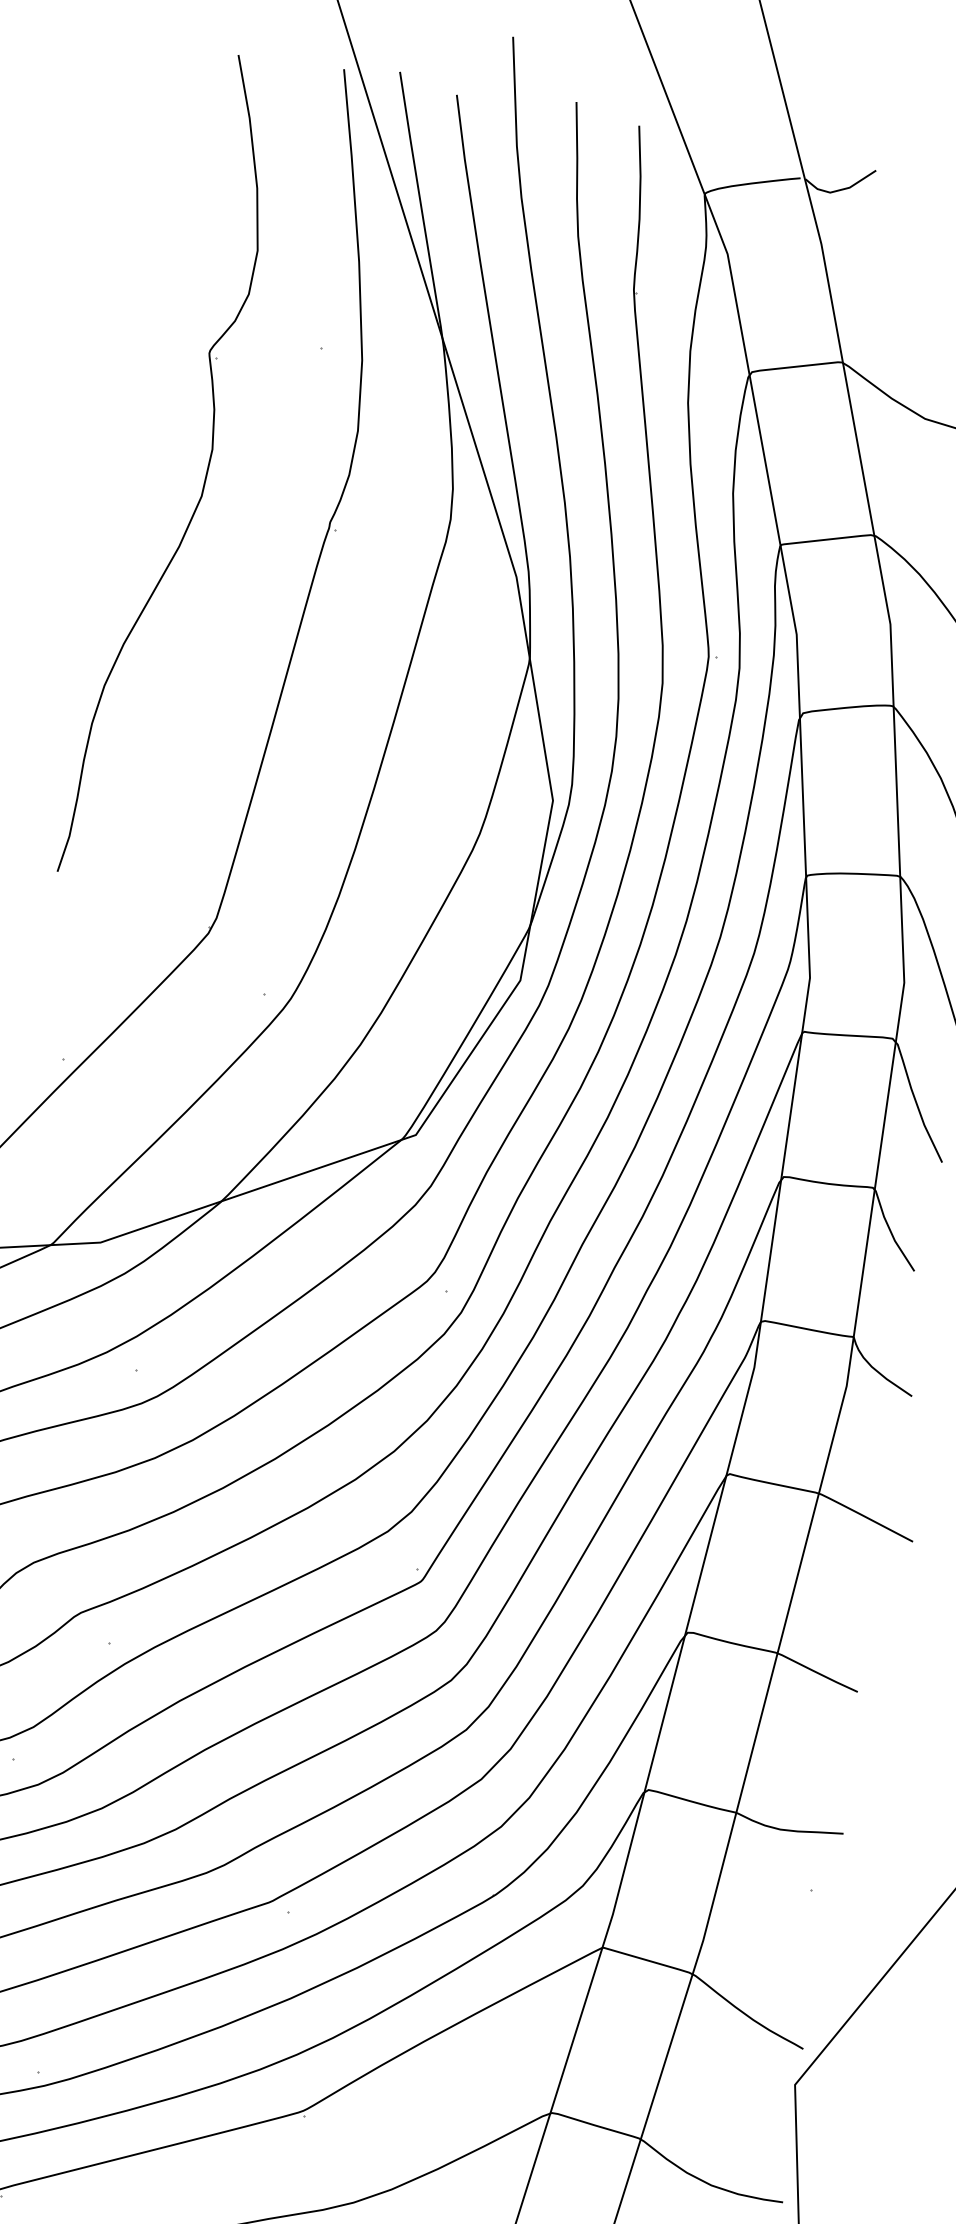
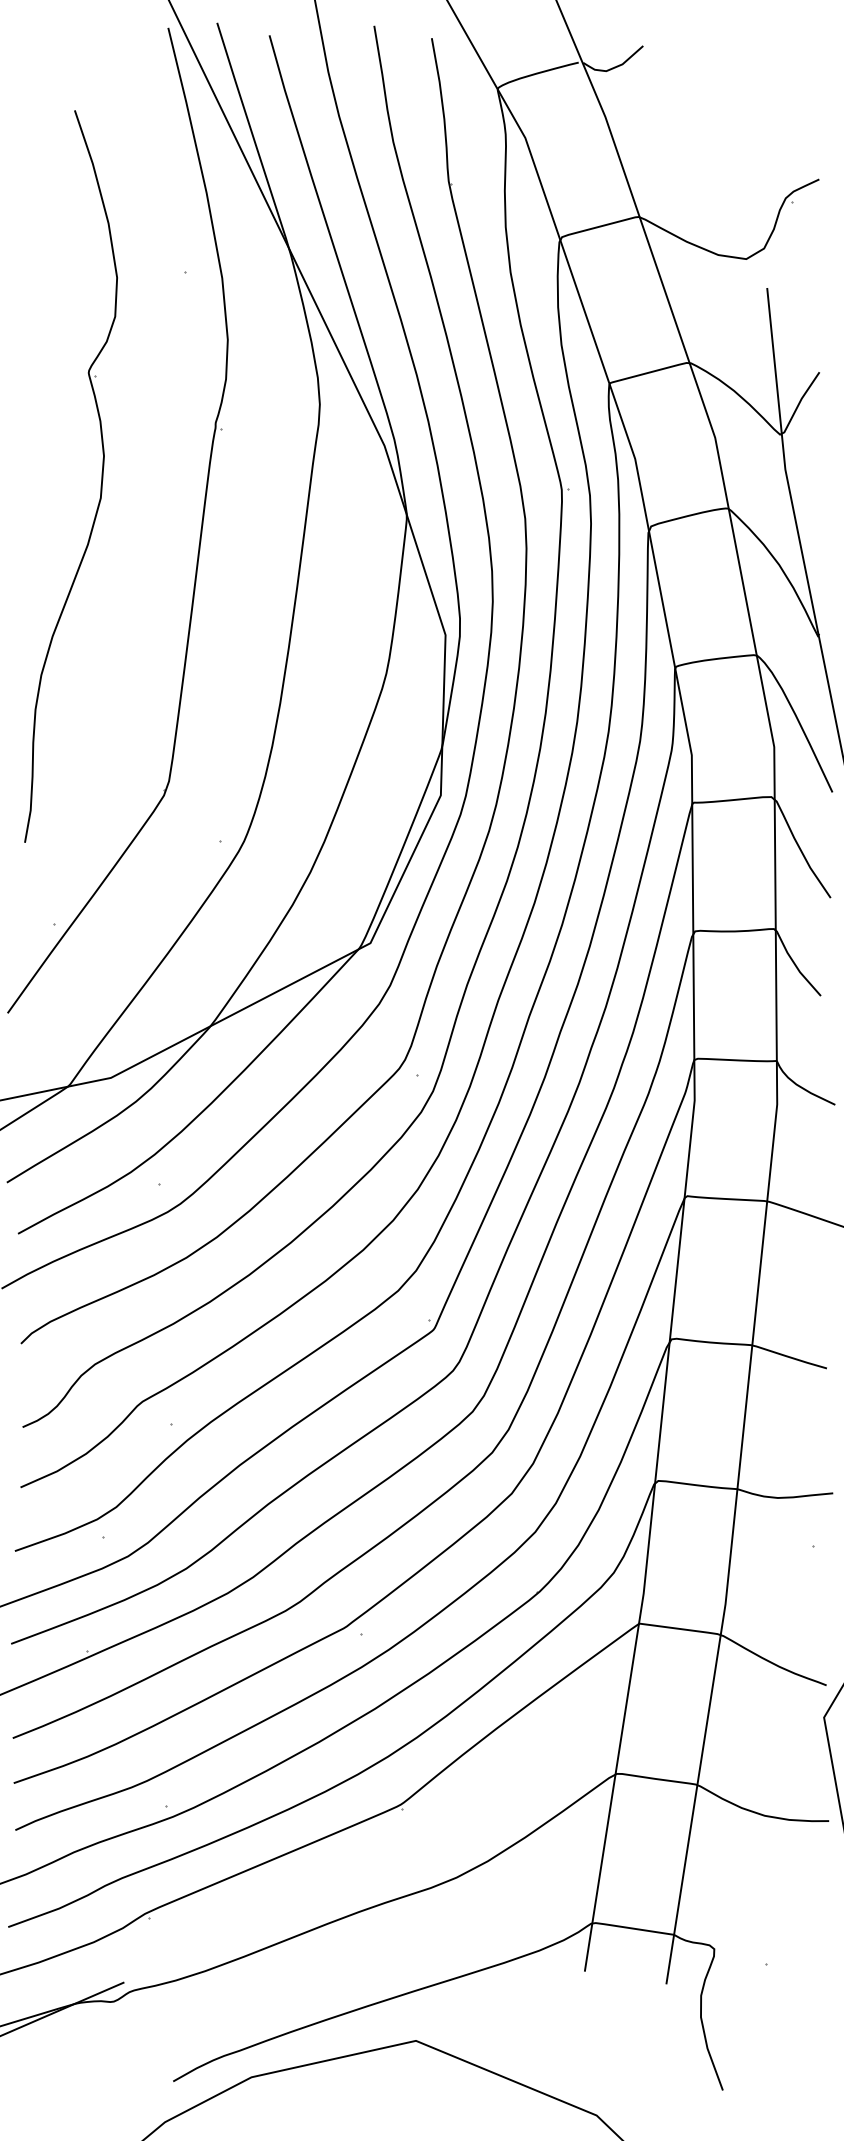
part: (206, 472) -> (101, 476), moved

